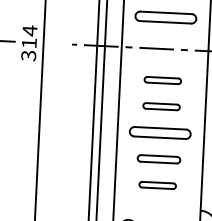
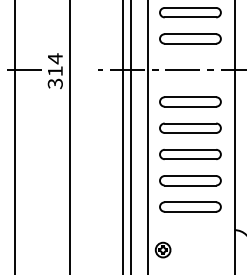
part: (162, 80) -> (190, 101), size x1.67
part: (161, 106) -> (190, 127), size x1.67
part: (159, 158) -> (190, 180), size x1.43
part: (157, 184) -> (190, 206), size x1.67

